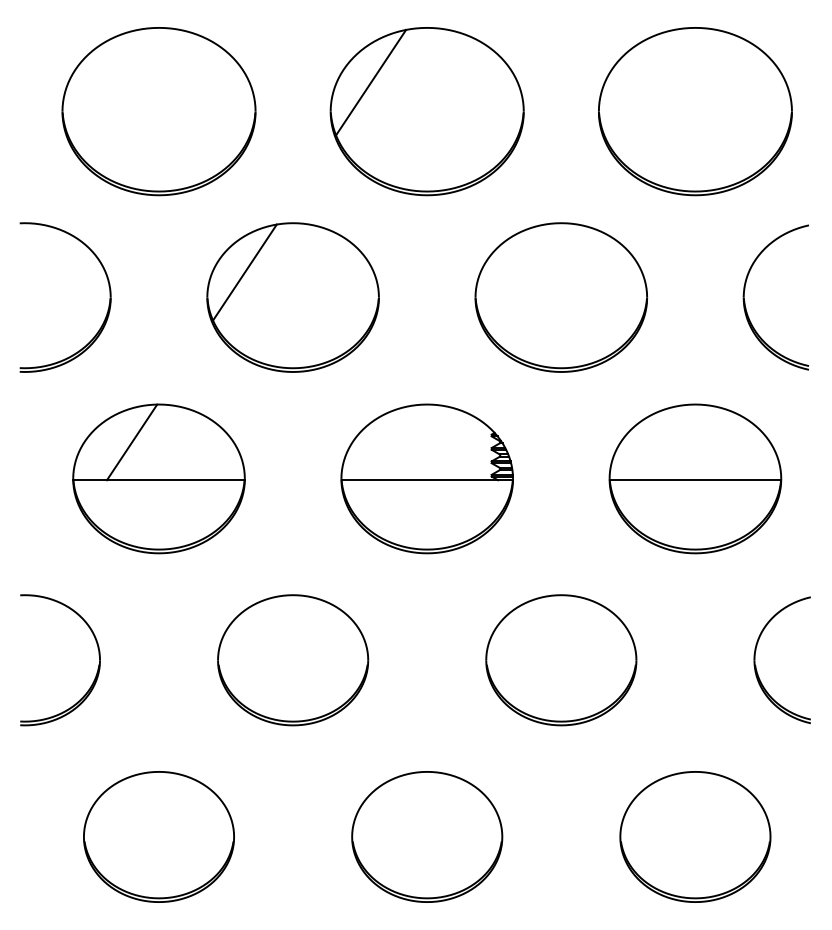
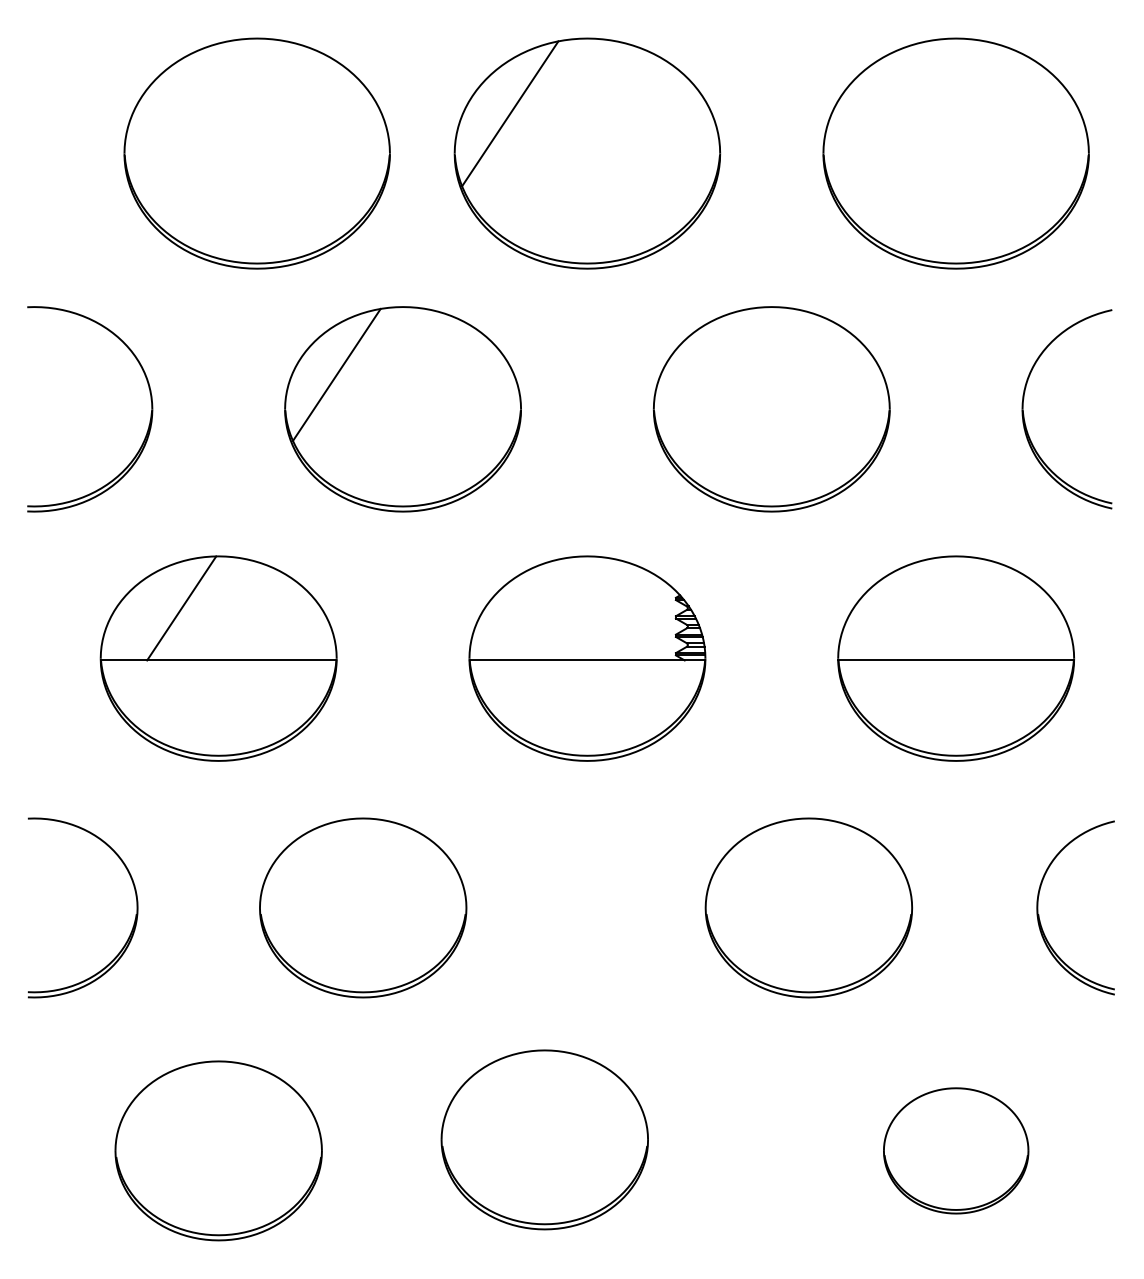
part: (158, 111) -> (256, 153), moved
part: (293, 660) -> (363, 908), moved
part: (561, 660) -> (809, 908), moved
part: (427, 836) -> (545, 1139), moved
part: (695, 836) -> (956, 1150), size x0.7

